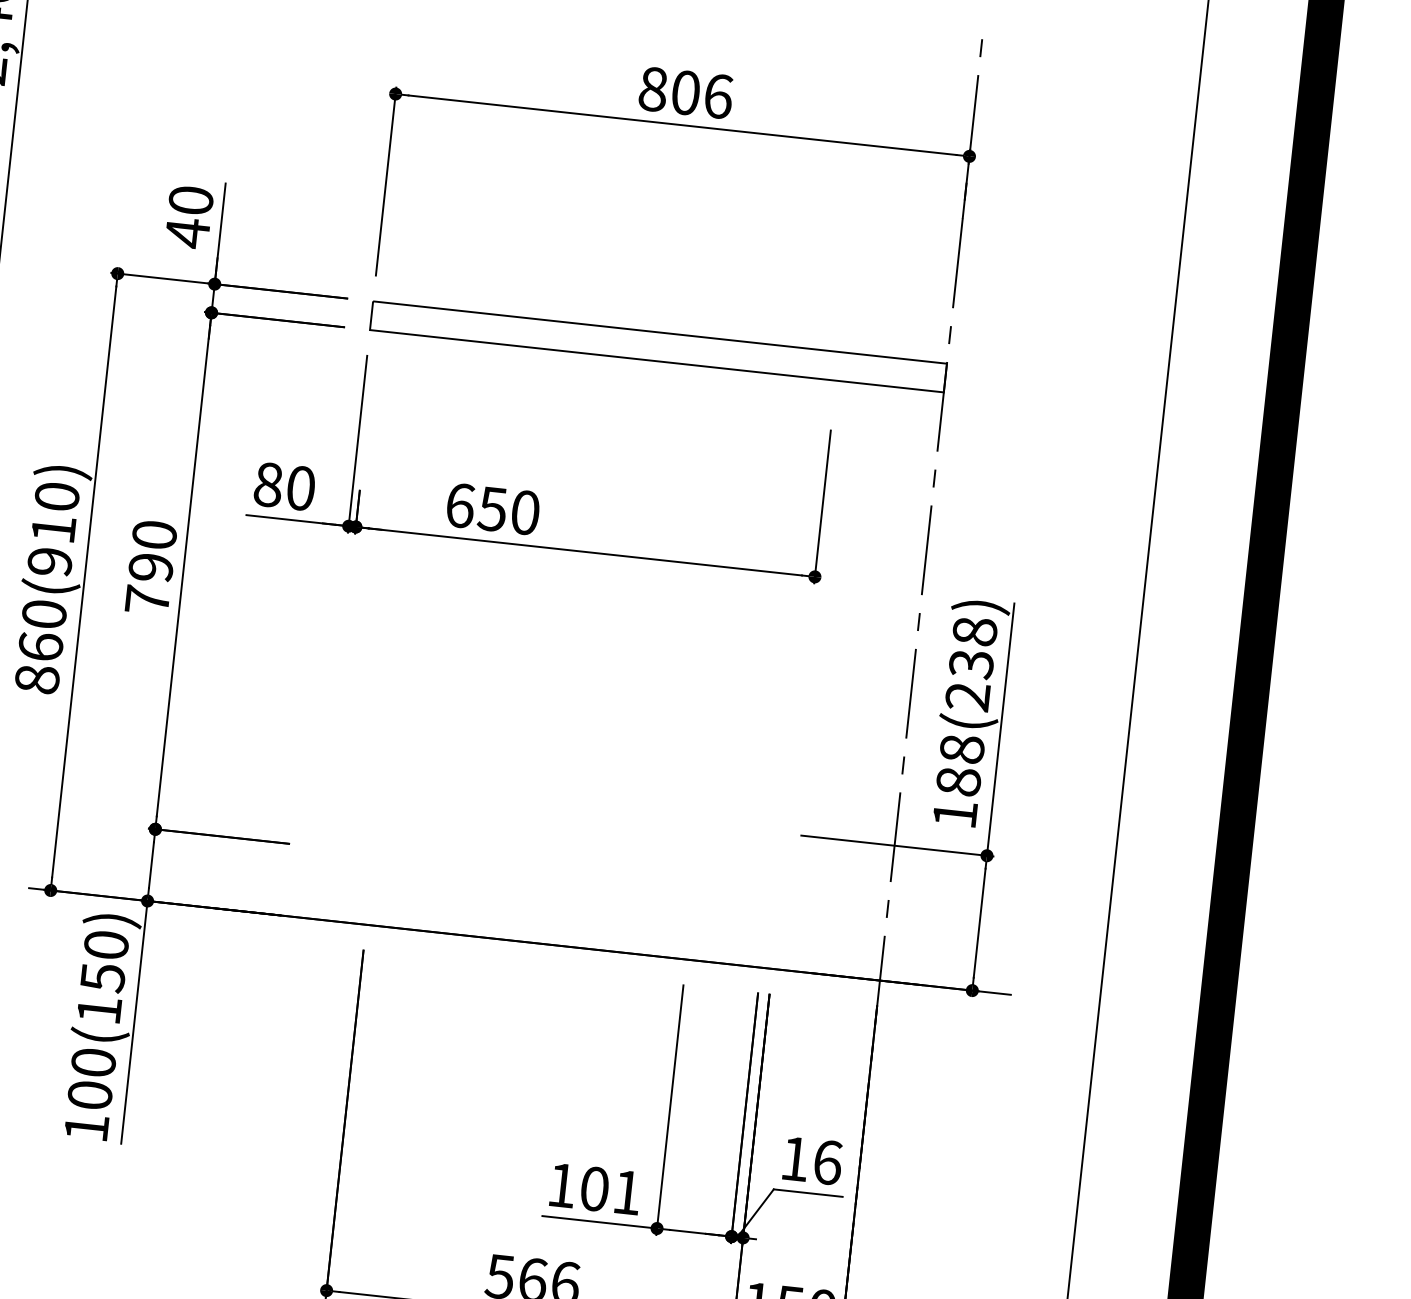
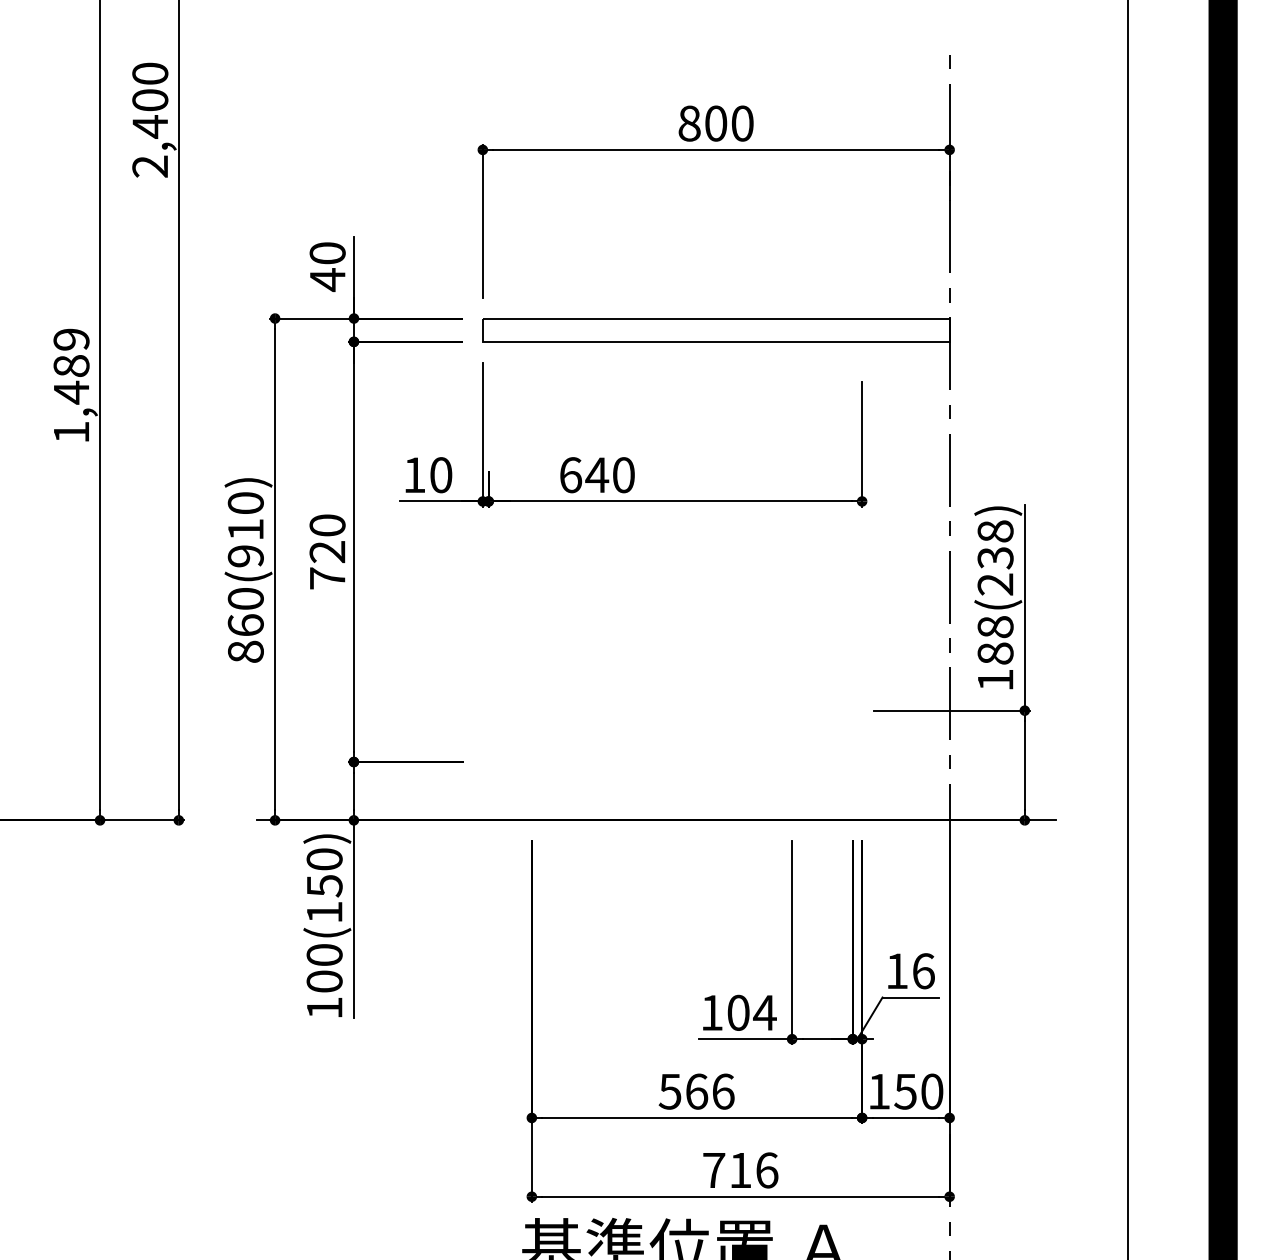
text: (718, 96) -> (742, 123), 806 -> 800
text: (268, 485) -> (414, 475), 80 -> 10
text: (493, 509) -> (597, 475), 650 -> 640
text: (150, 568) -> (327, 552), 790 -> 720
text: (626, 1192) -> (764, 1012), 101 -> 104

